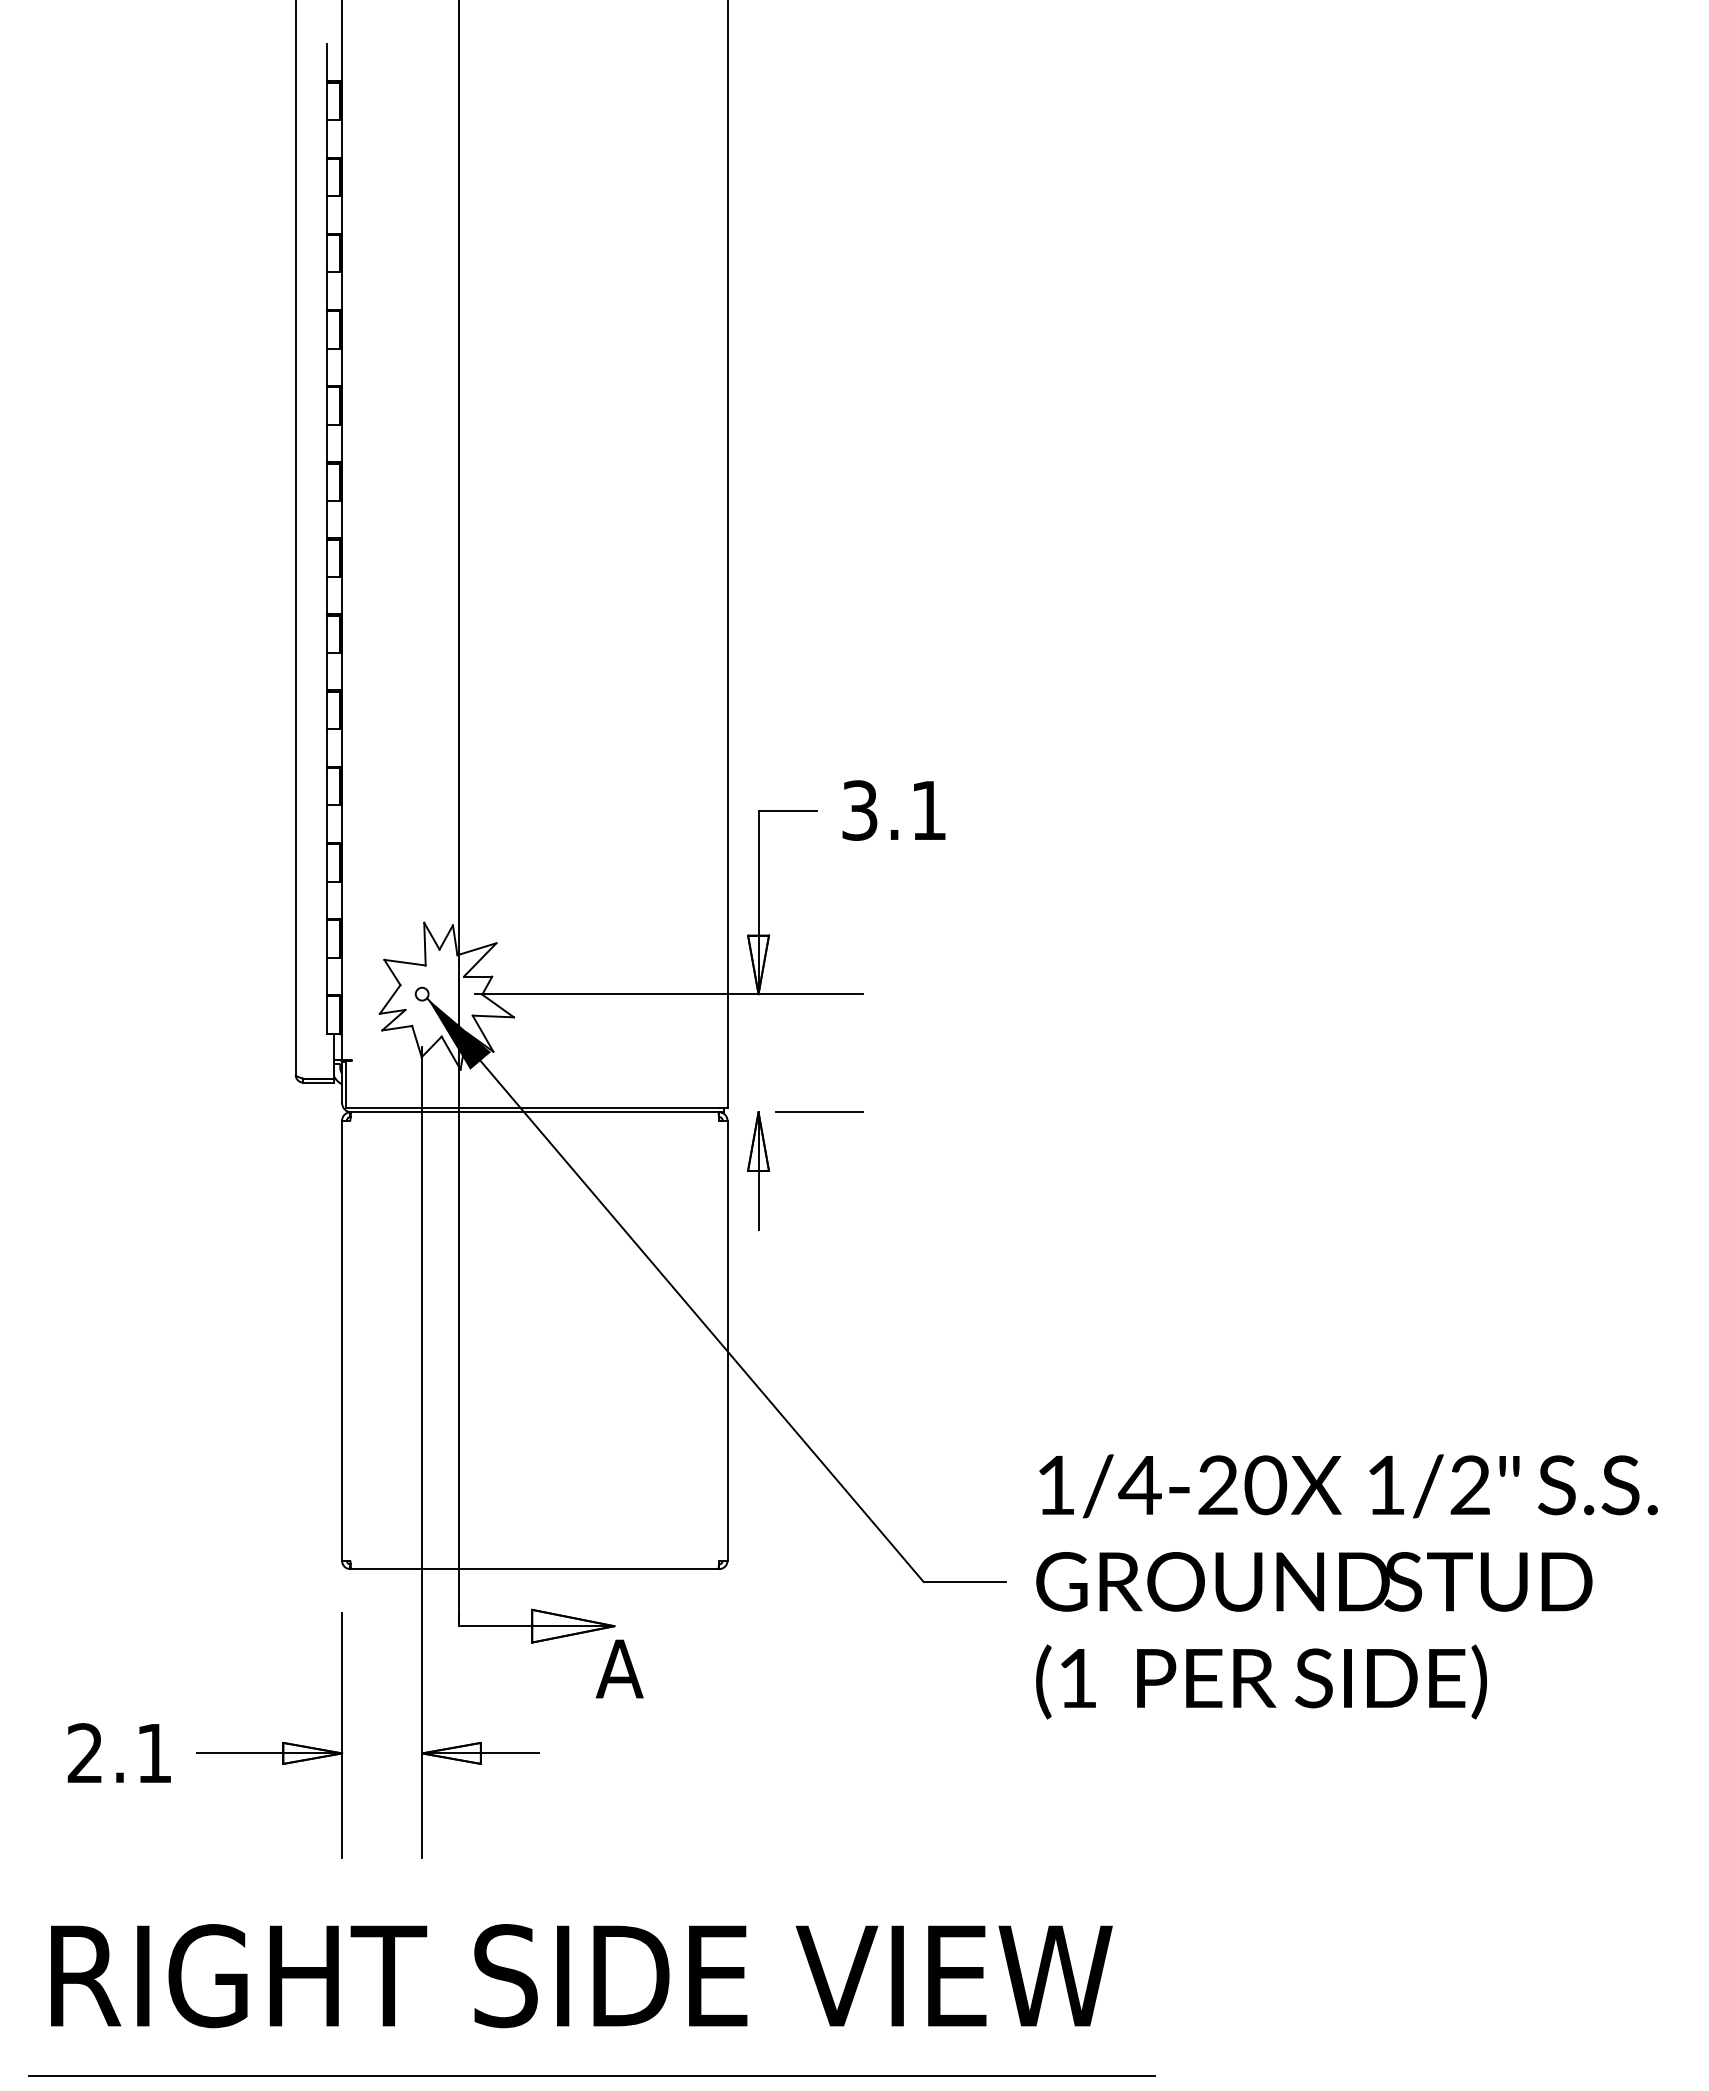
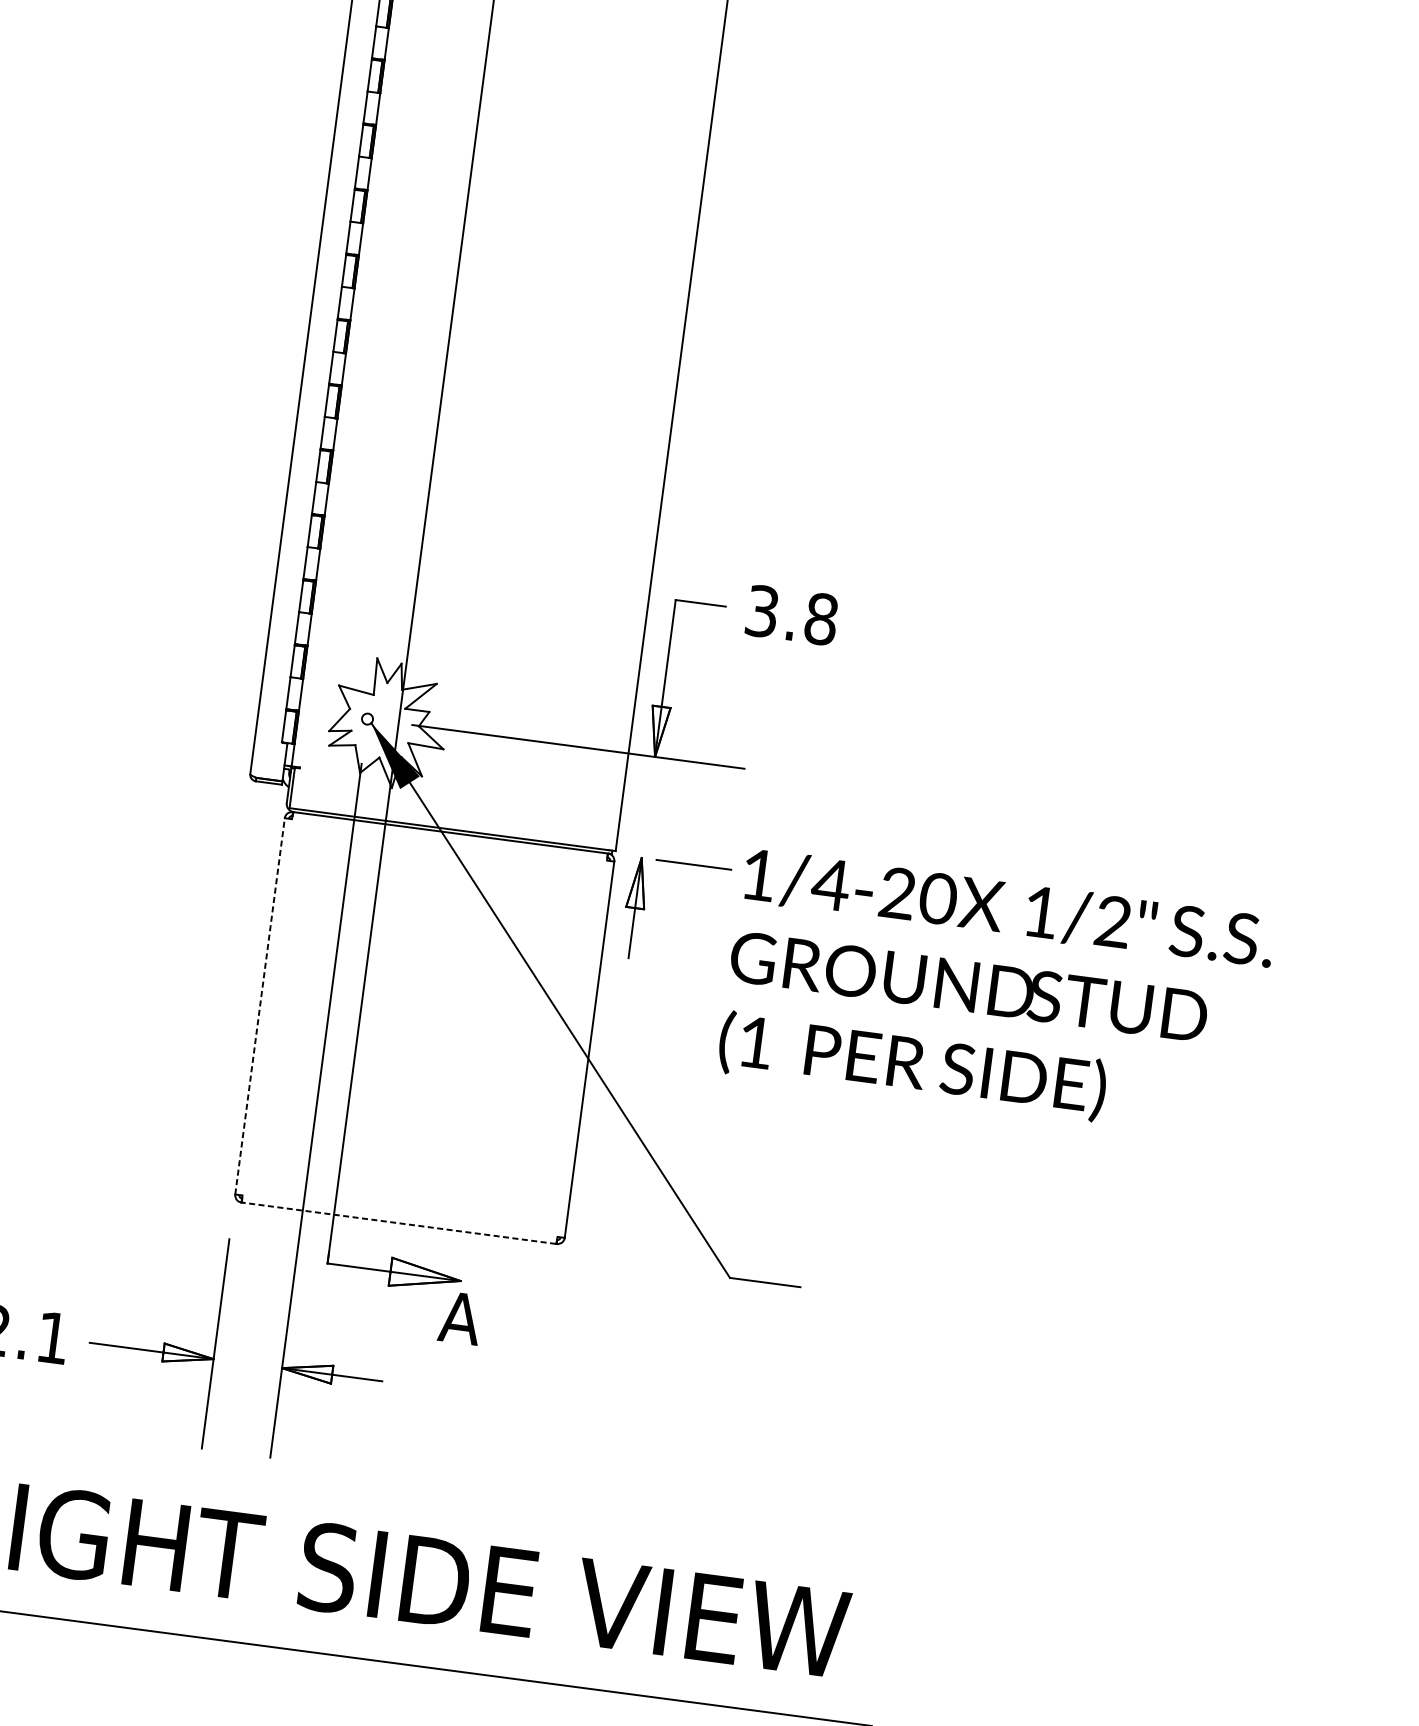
text: (929, 810) -> (821, 619), 3.1 -> 3.8
line: (342, 1340) -> (260, 1006), solid -> dashed
line: (534, 1569) -> (398, 1223), solid -> dashed
text: (1346, 1586) -> (995, 994), moved

